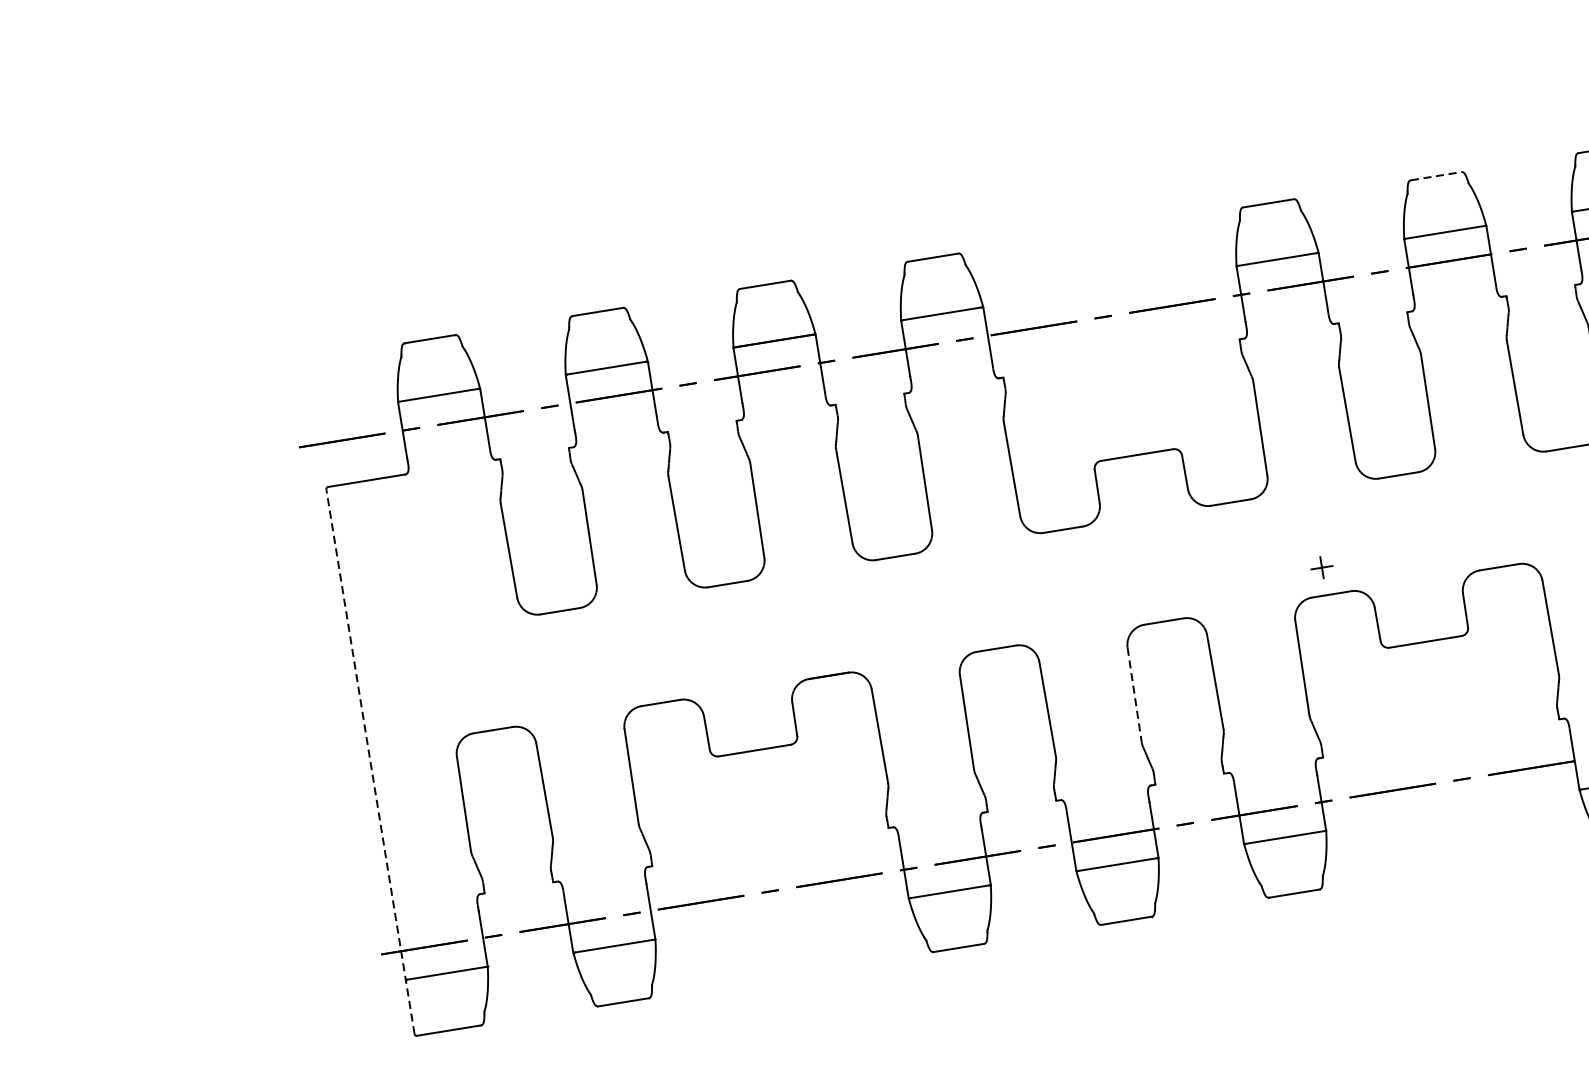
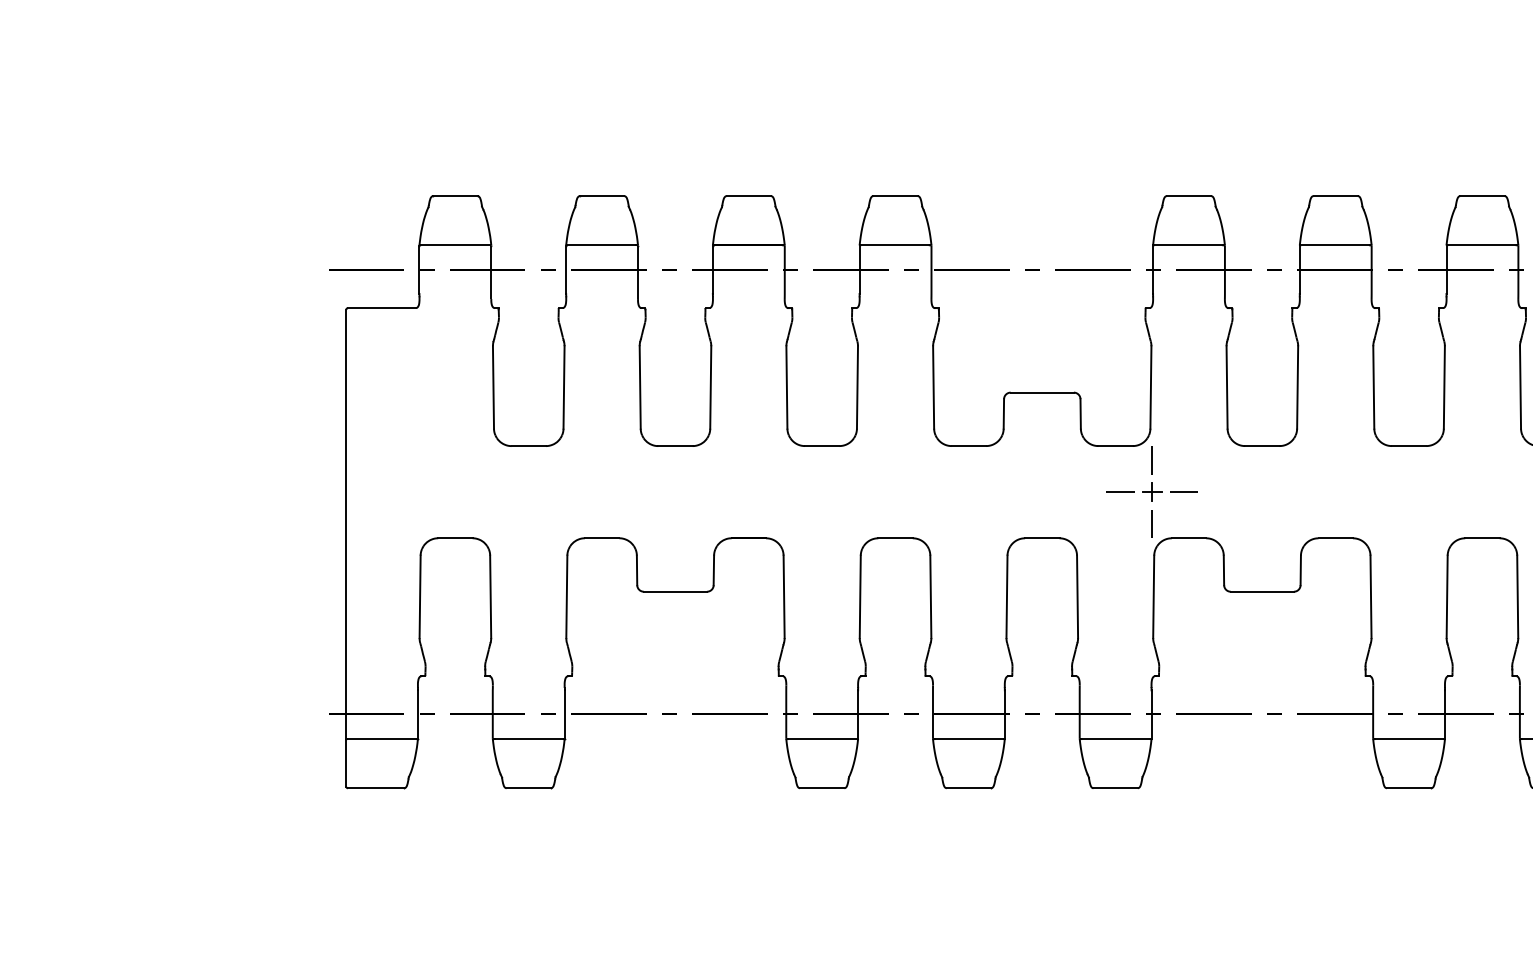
line: (1437, 176) -> (1336, 196), dashed -> solid
line: (1275, 512) -> (1152, 460), added
line: (1317, 543) -> (1183, 492), added
line: (1245, 554) -> (1120, 492), added
part: (1322, 566) -> (1152, 491), moved
line: (1287, 584) -> (1152, 523), added
line: (1134, 695) -> (1006, 597), dashed -> solid
line: (370, 760) -> (346, 547), dashed -> solid

